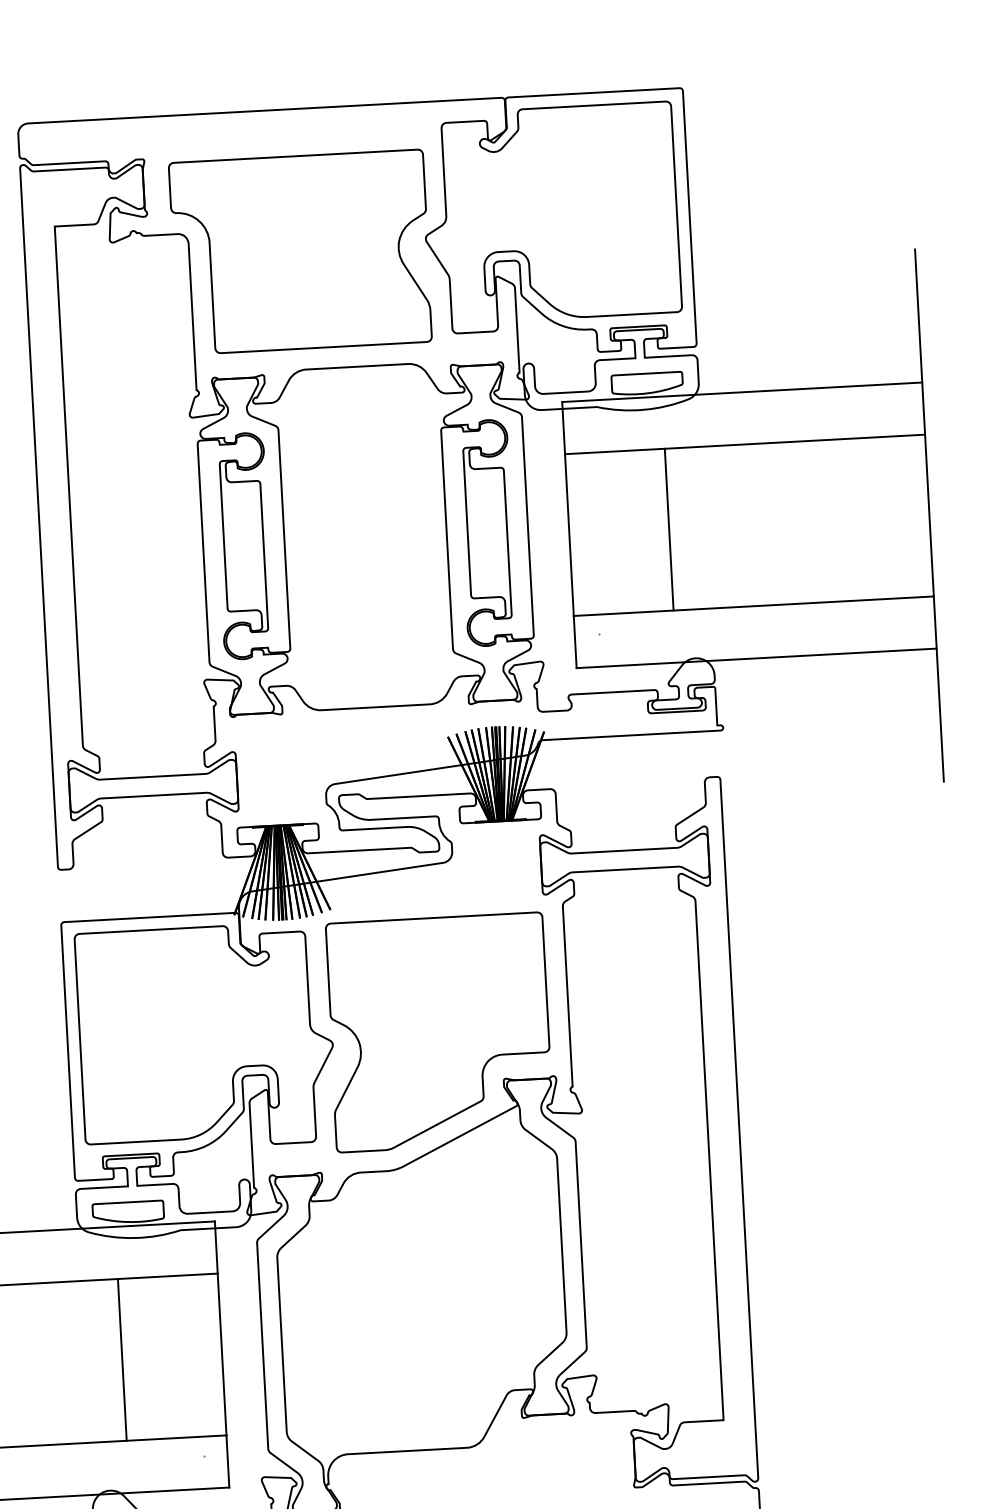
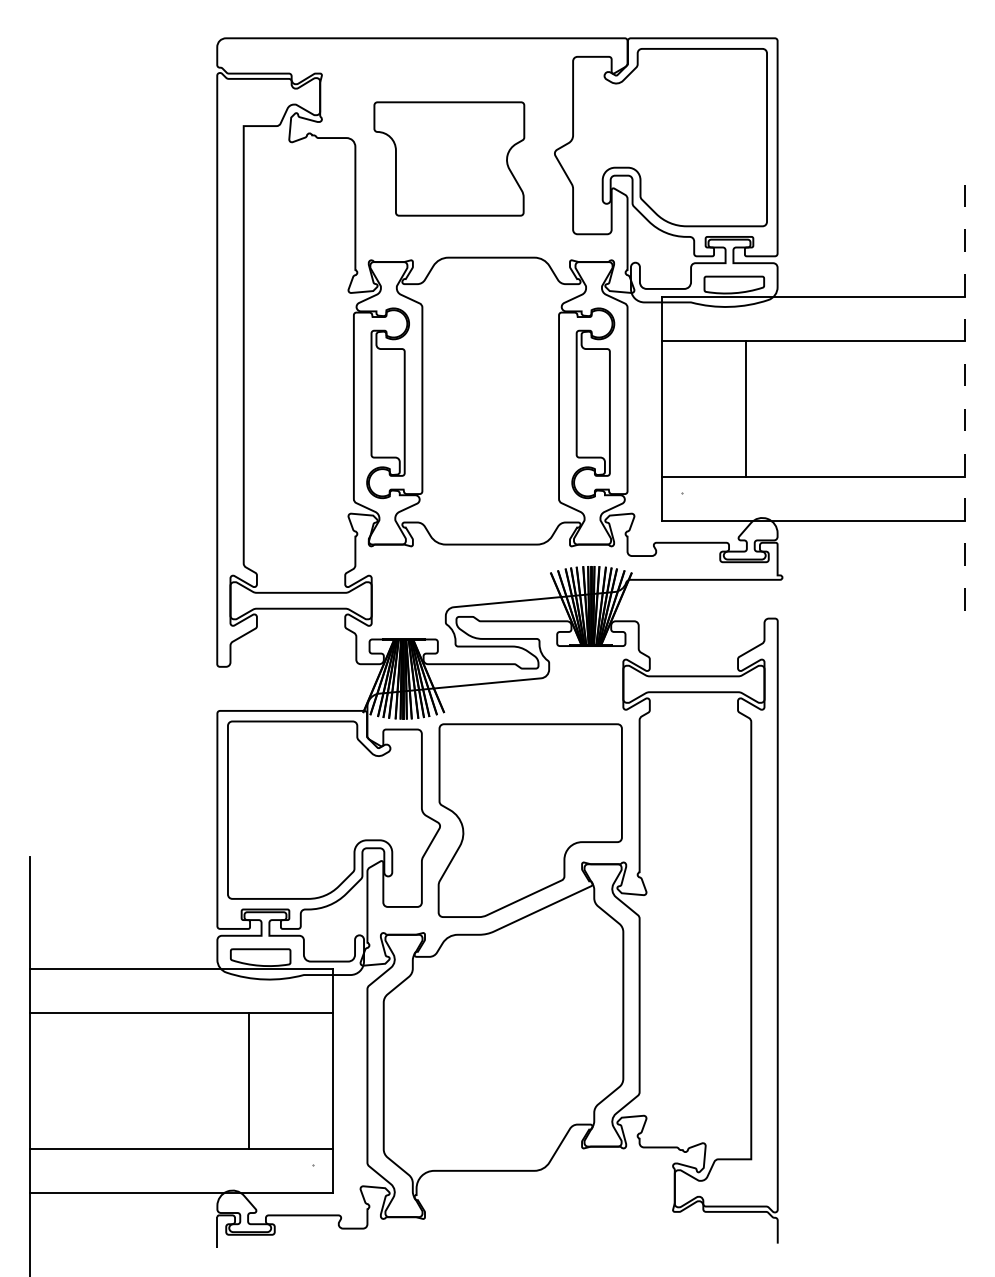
part: (301, 251) -> (449, 158), size x0.7
line: (929, 516) -> (965, 409), solid -> dashed

